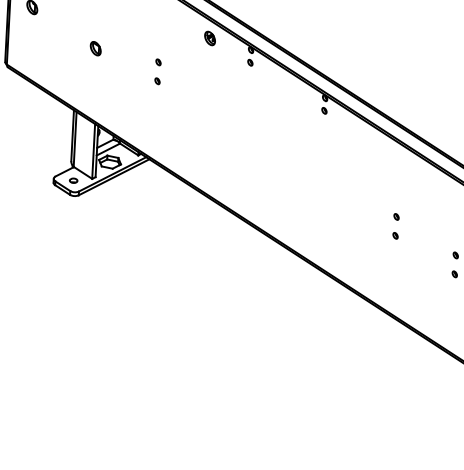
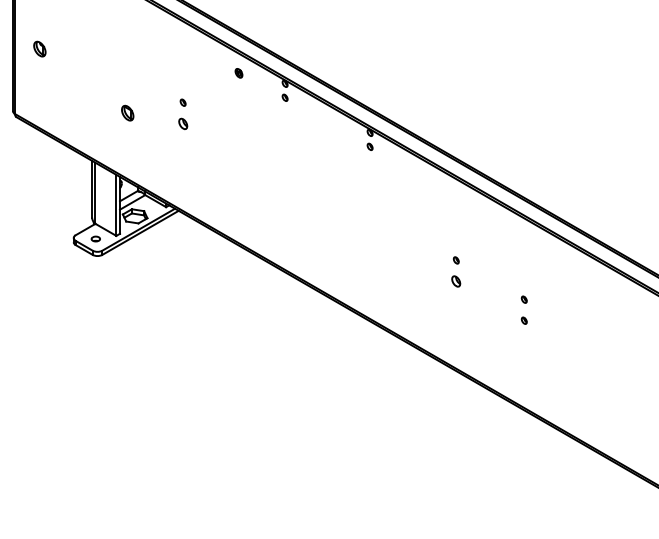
part: (209, 38) -> (238, 73), size x0.6
part: (95, 48) -> (127, 112), moved
part: (156, 80) -> (182, 123), size x1.6
part: (395, 235) -> (456, 281), size x1.6

